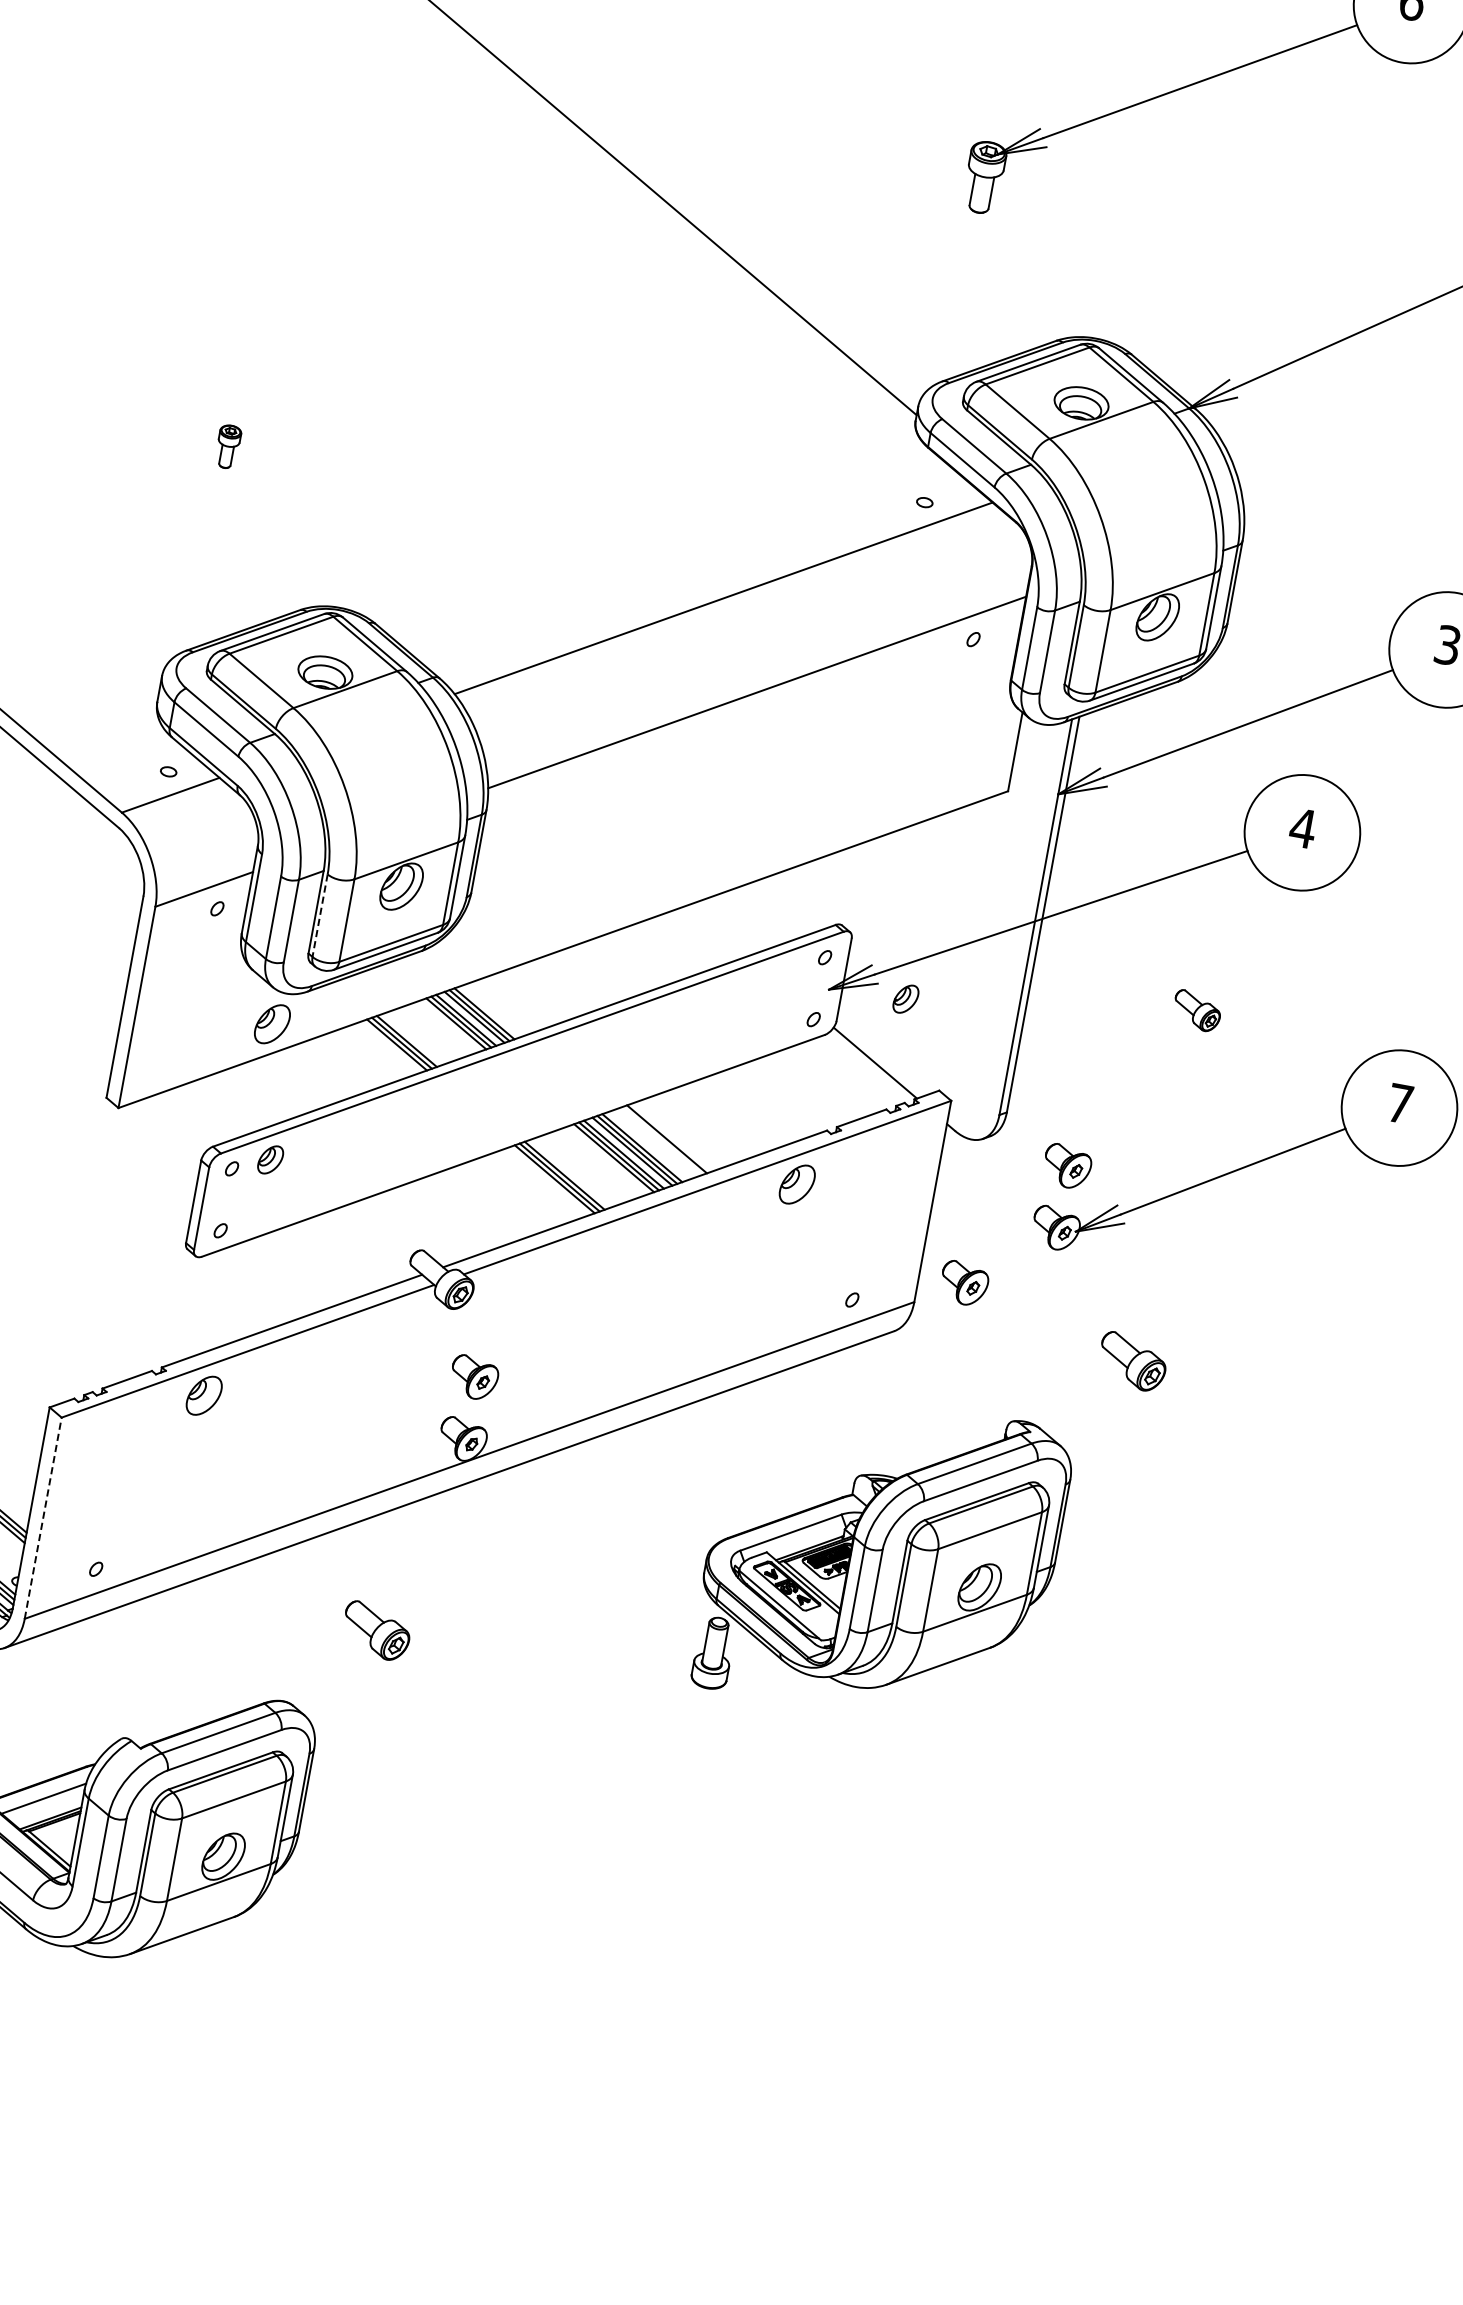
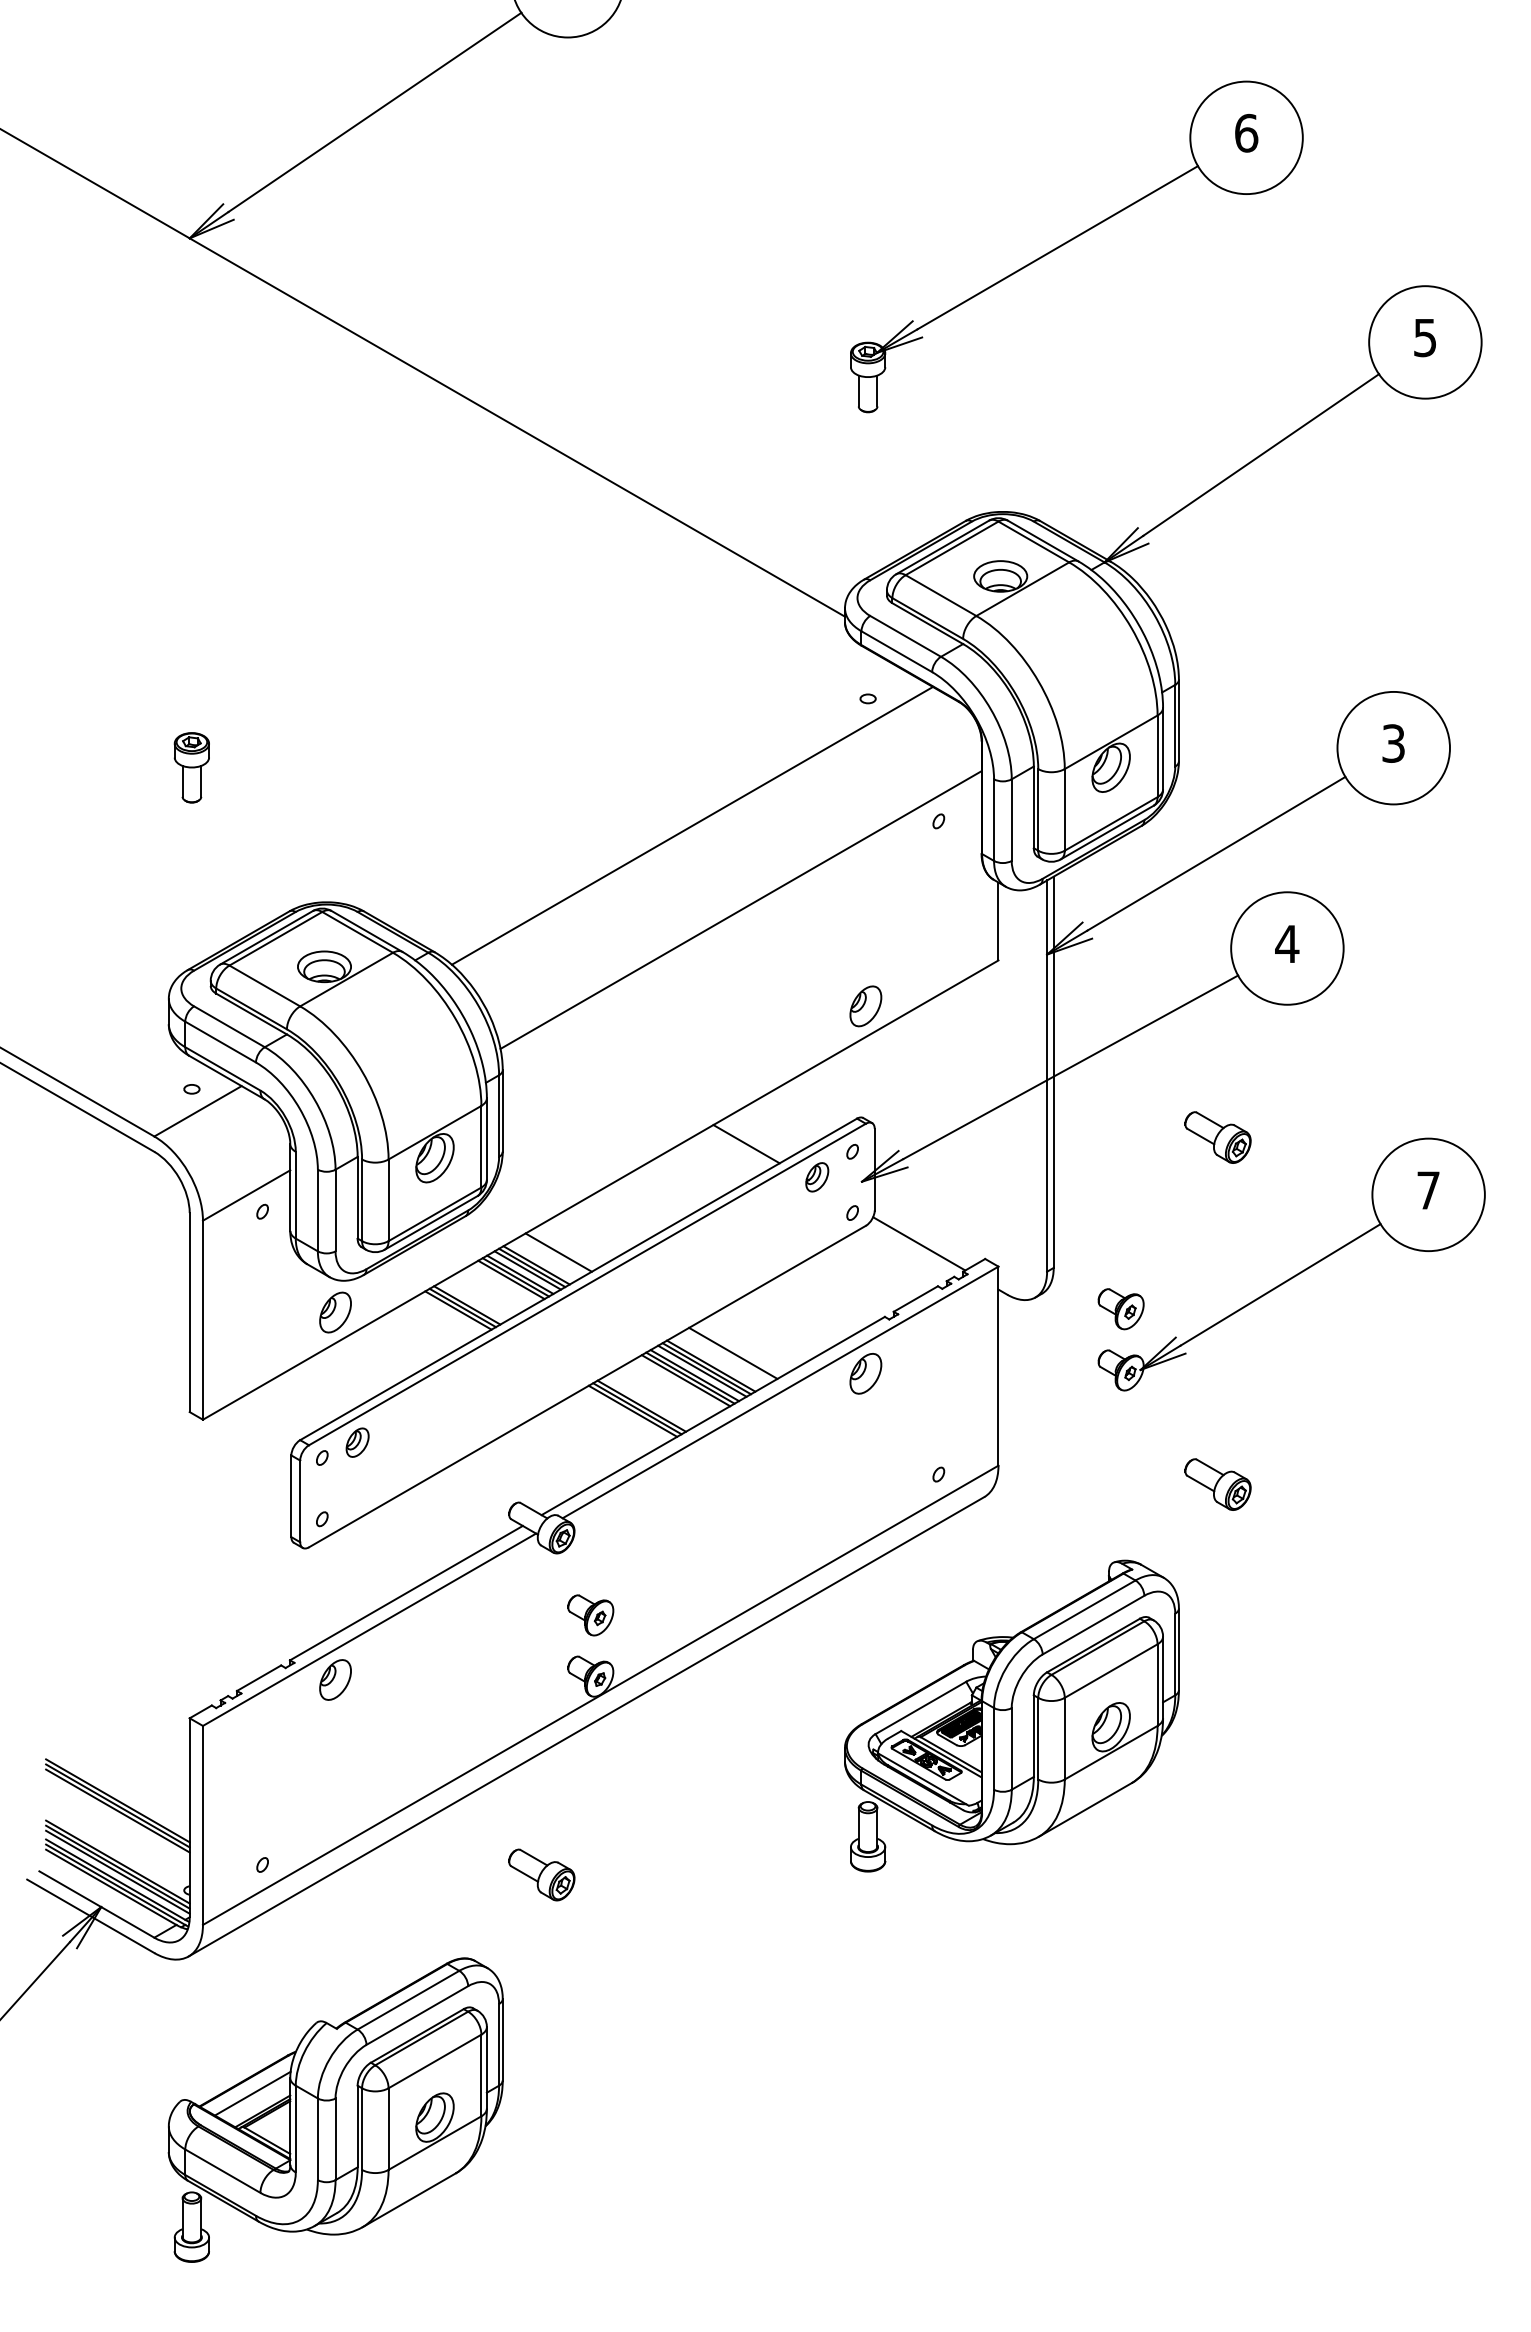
part: (227, 446) -> (191, 767), size x1.67
part: (865, 813) -> (865, 1006), added
line: (320, 915) -> (362, 1200), dashed -> solid
line: (719, 930) -> (746, 1144), added
part: (906, 999) -> (817, 1177), moved
line: (509, 1004) -> (558, 1252), added
part: (1196, 1010) -> (1217, 1137), size x1.43
part: (963, 1283) -> (1042, 1439), removed
line: (42, 1518) -> (202, 1825), dashed -> solid

